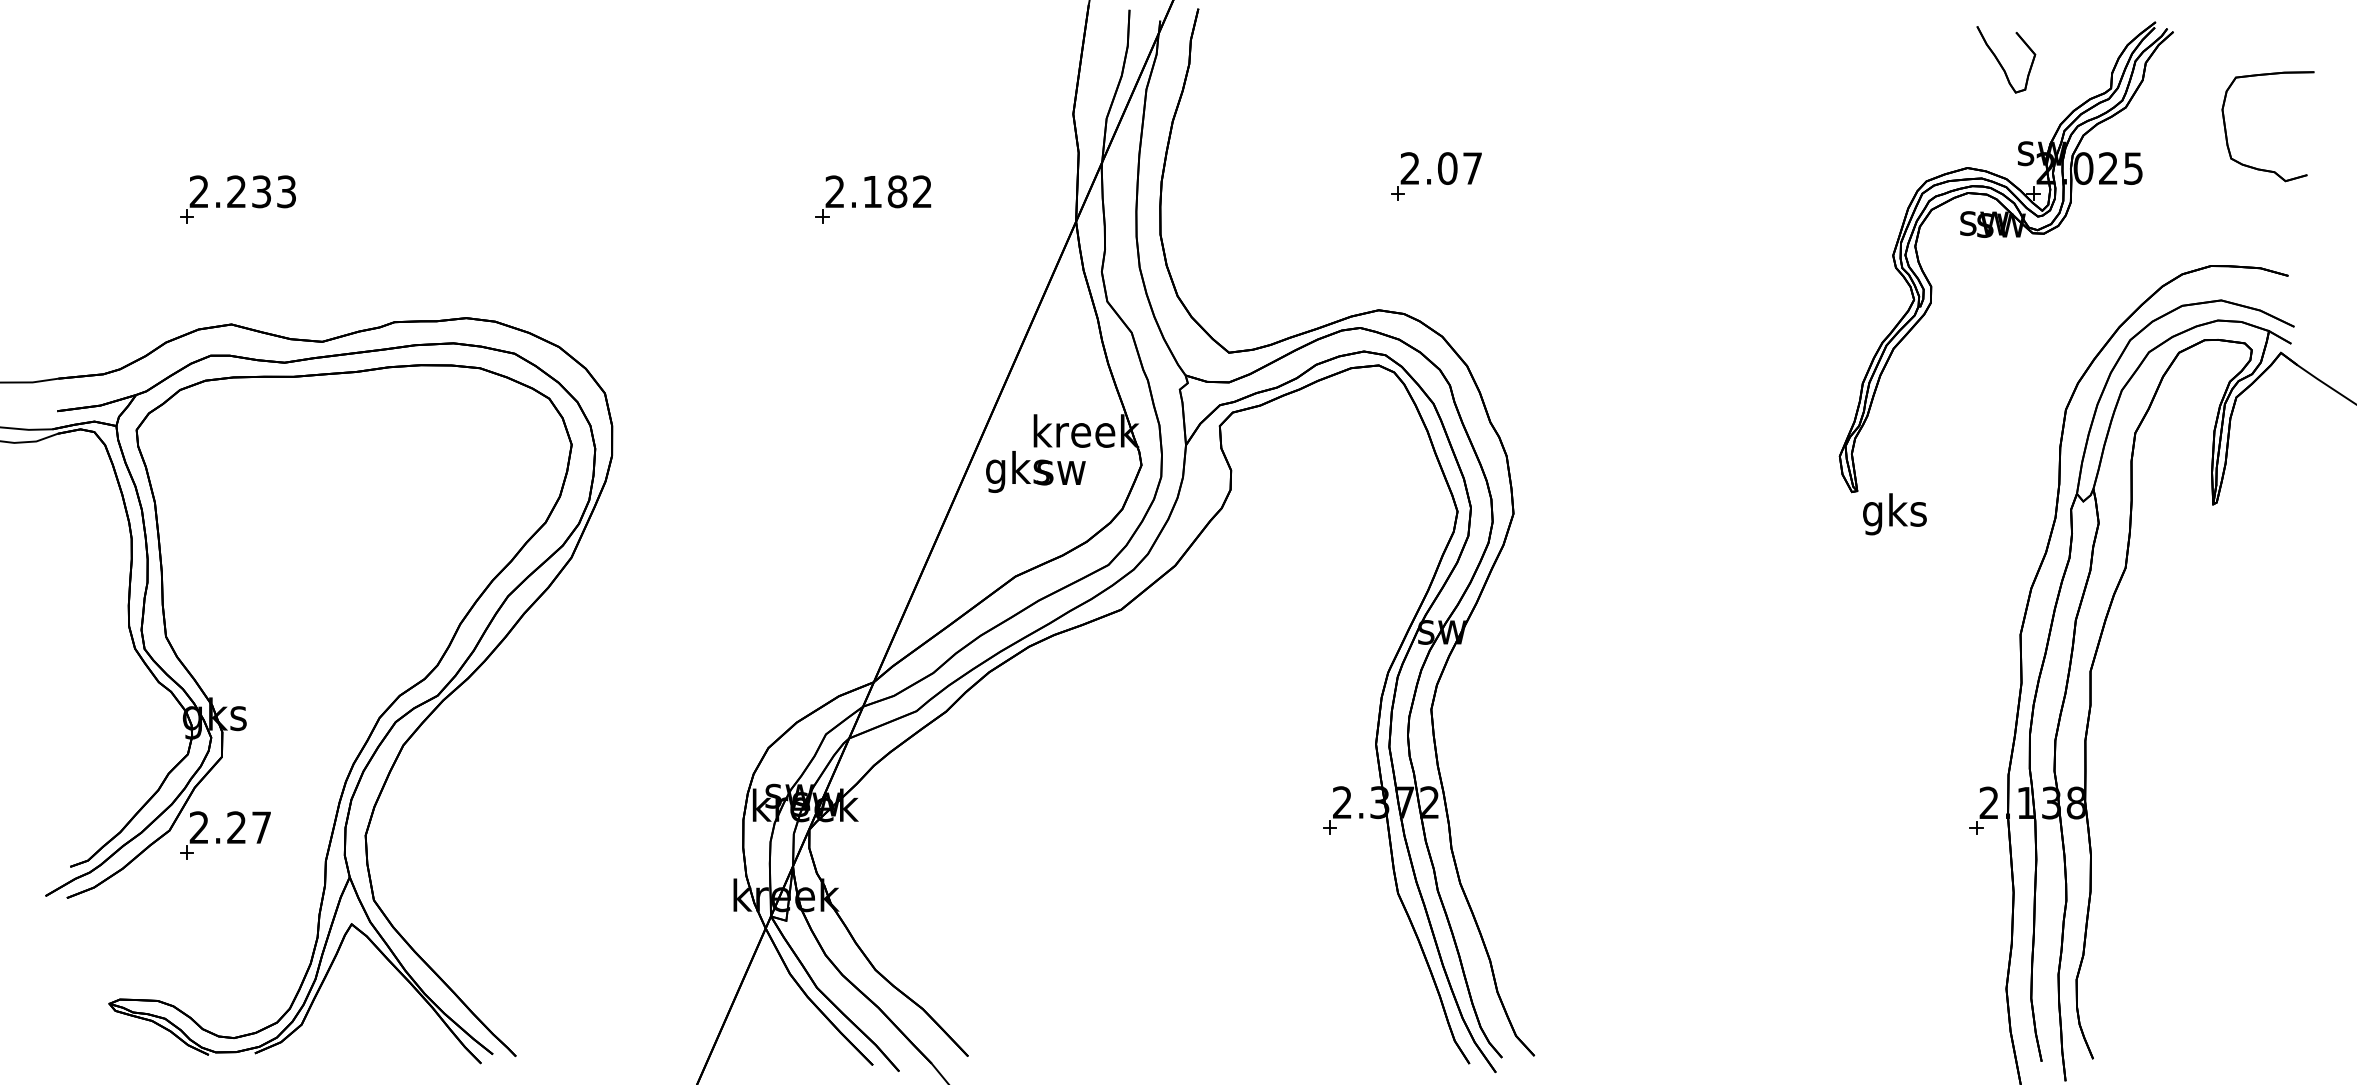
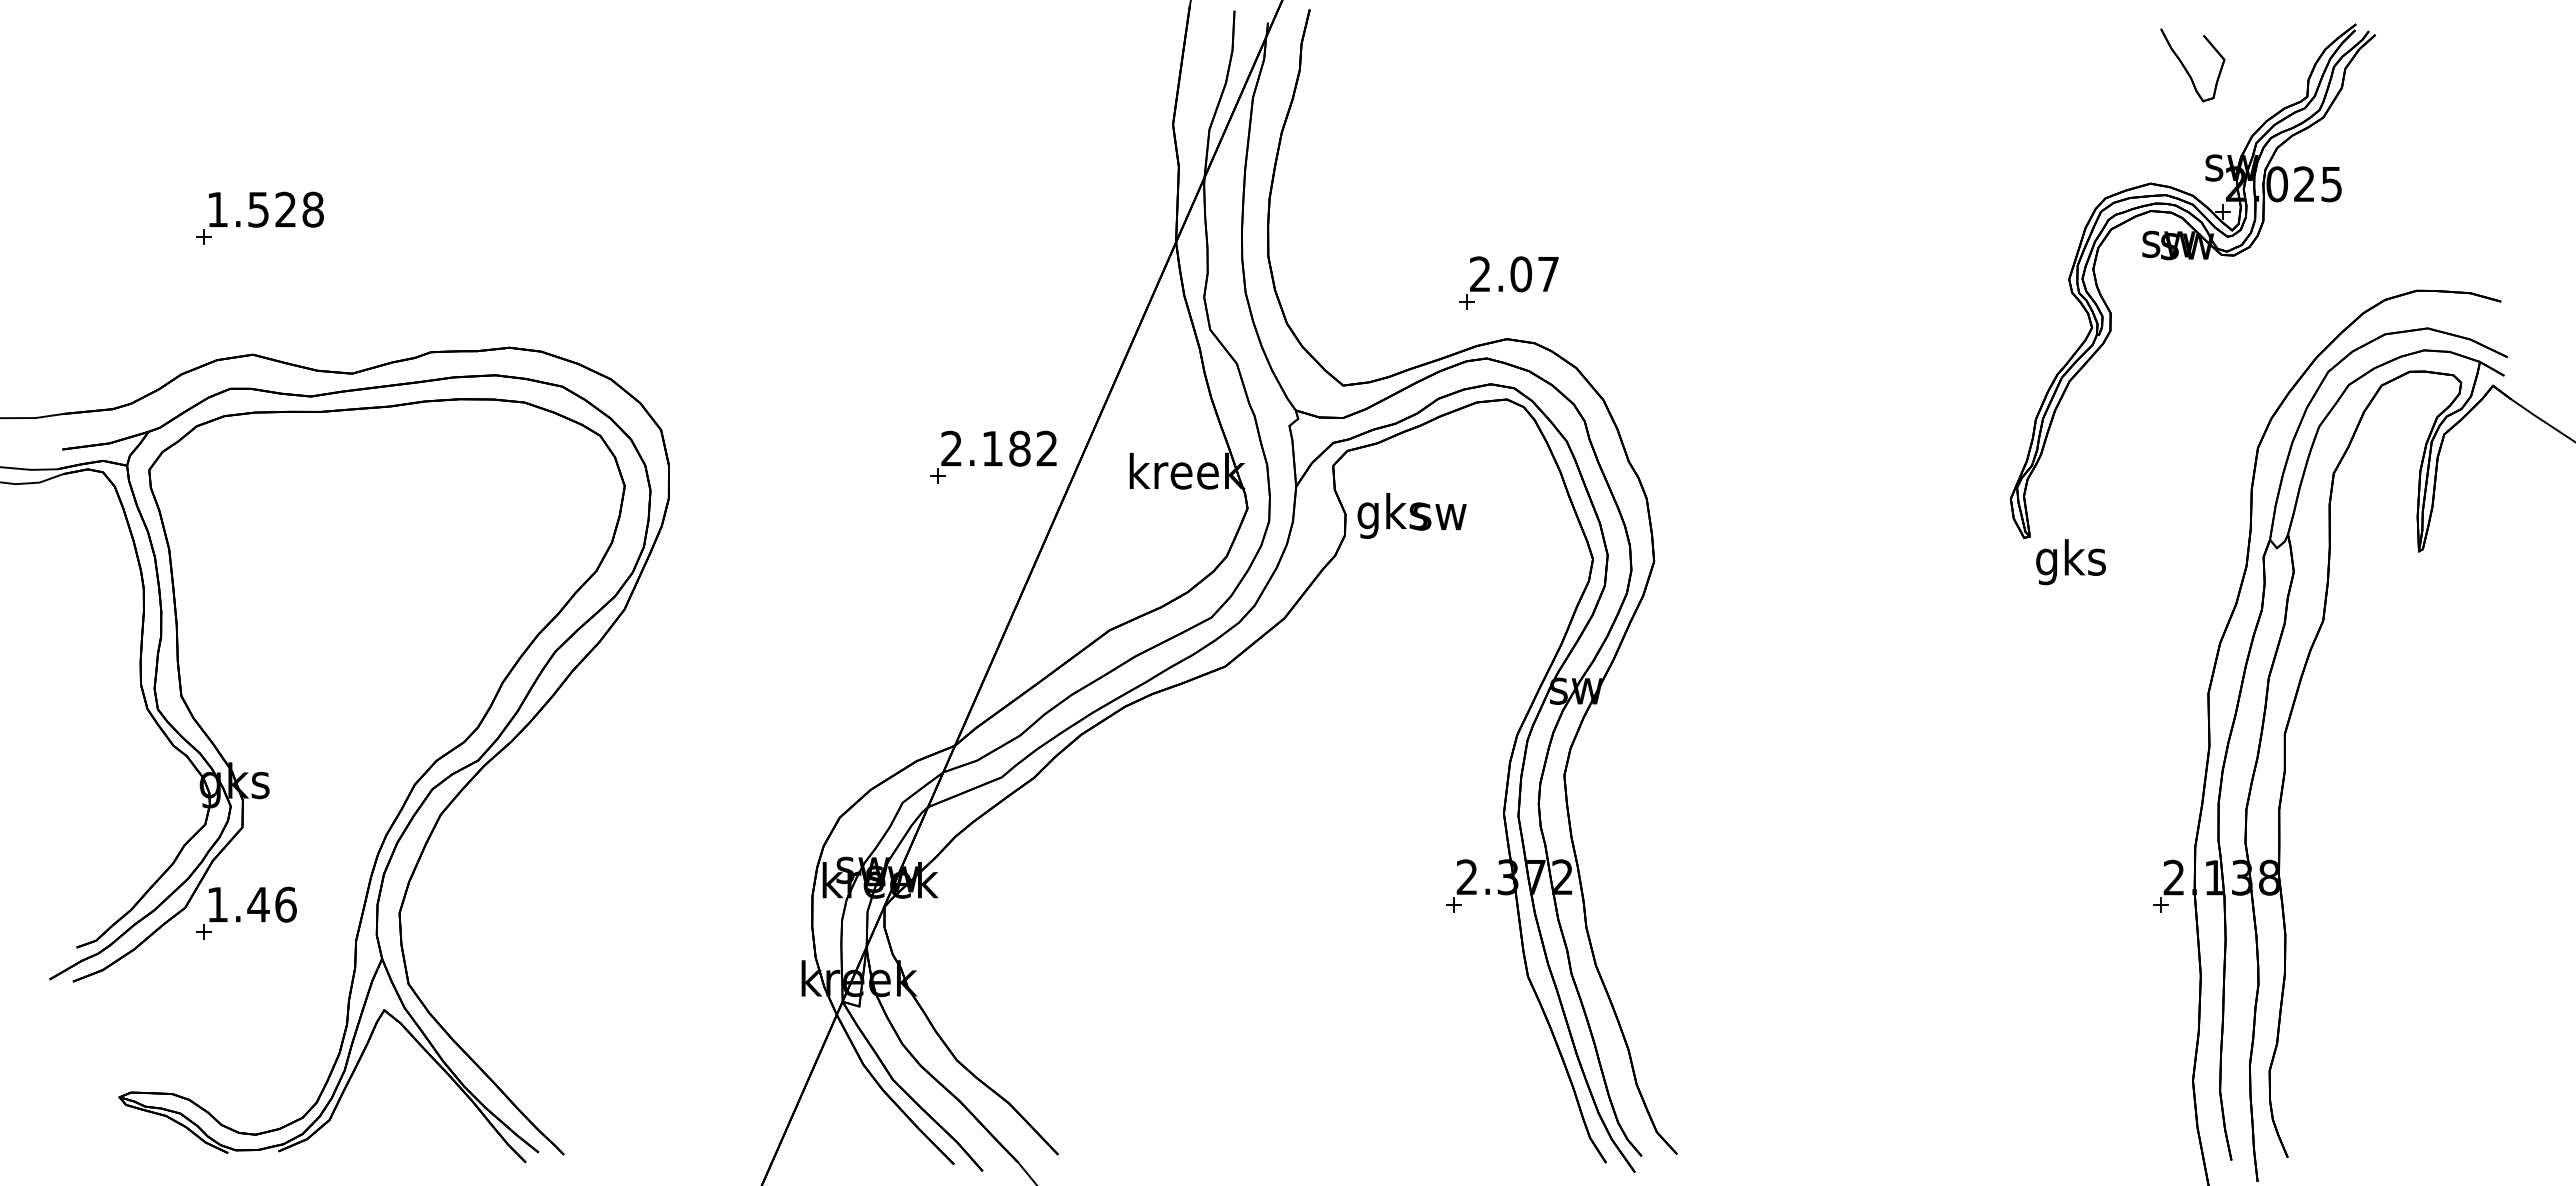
part: (2226, 129) -> (2433, 141), removed
part: (1436, 176) -> (1508, 282), moved
text: (243, 191) -> (265, 209), 2.233 -> 1.528
part: (873, 198) -> (993, 456), moved
text: (1035, 471) -> (1411, 515), moved
text: (230, 827) -> (251, 904), 2.27 -> 1.46

